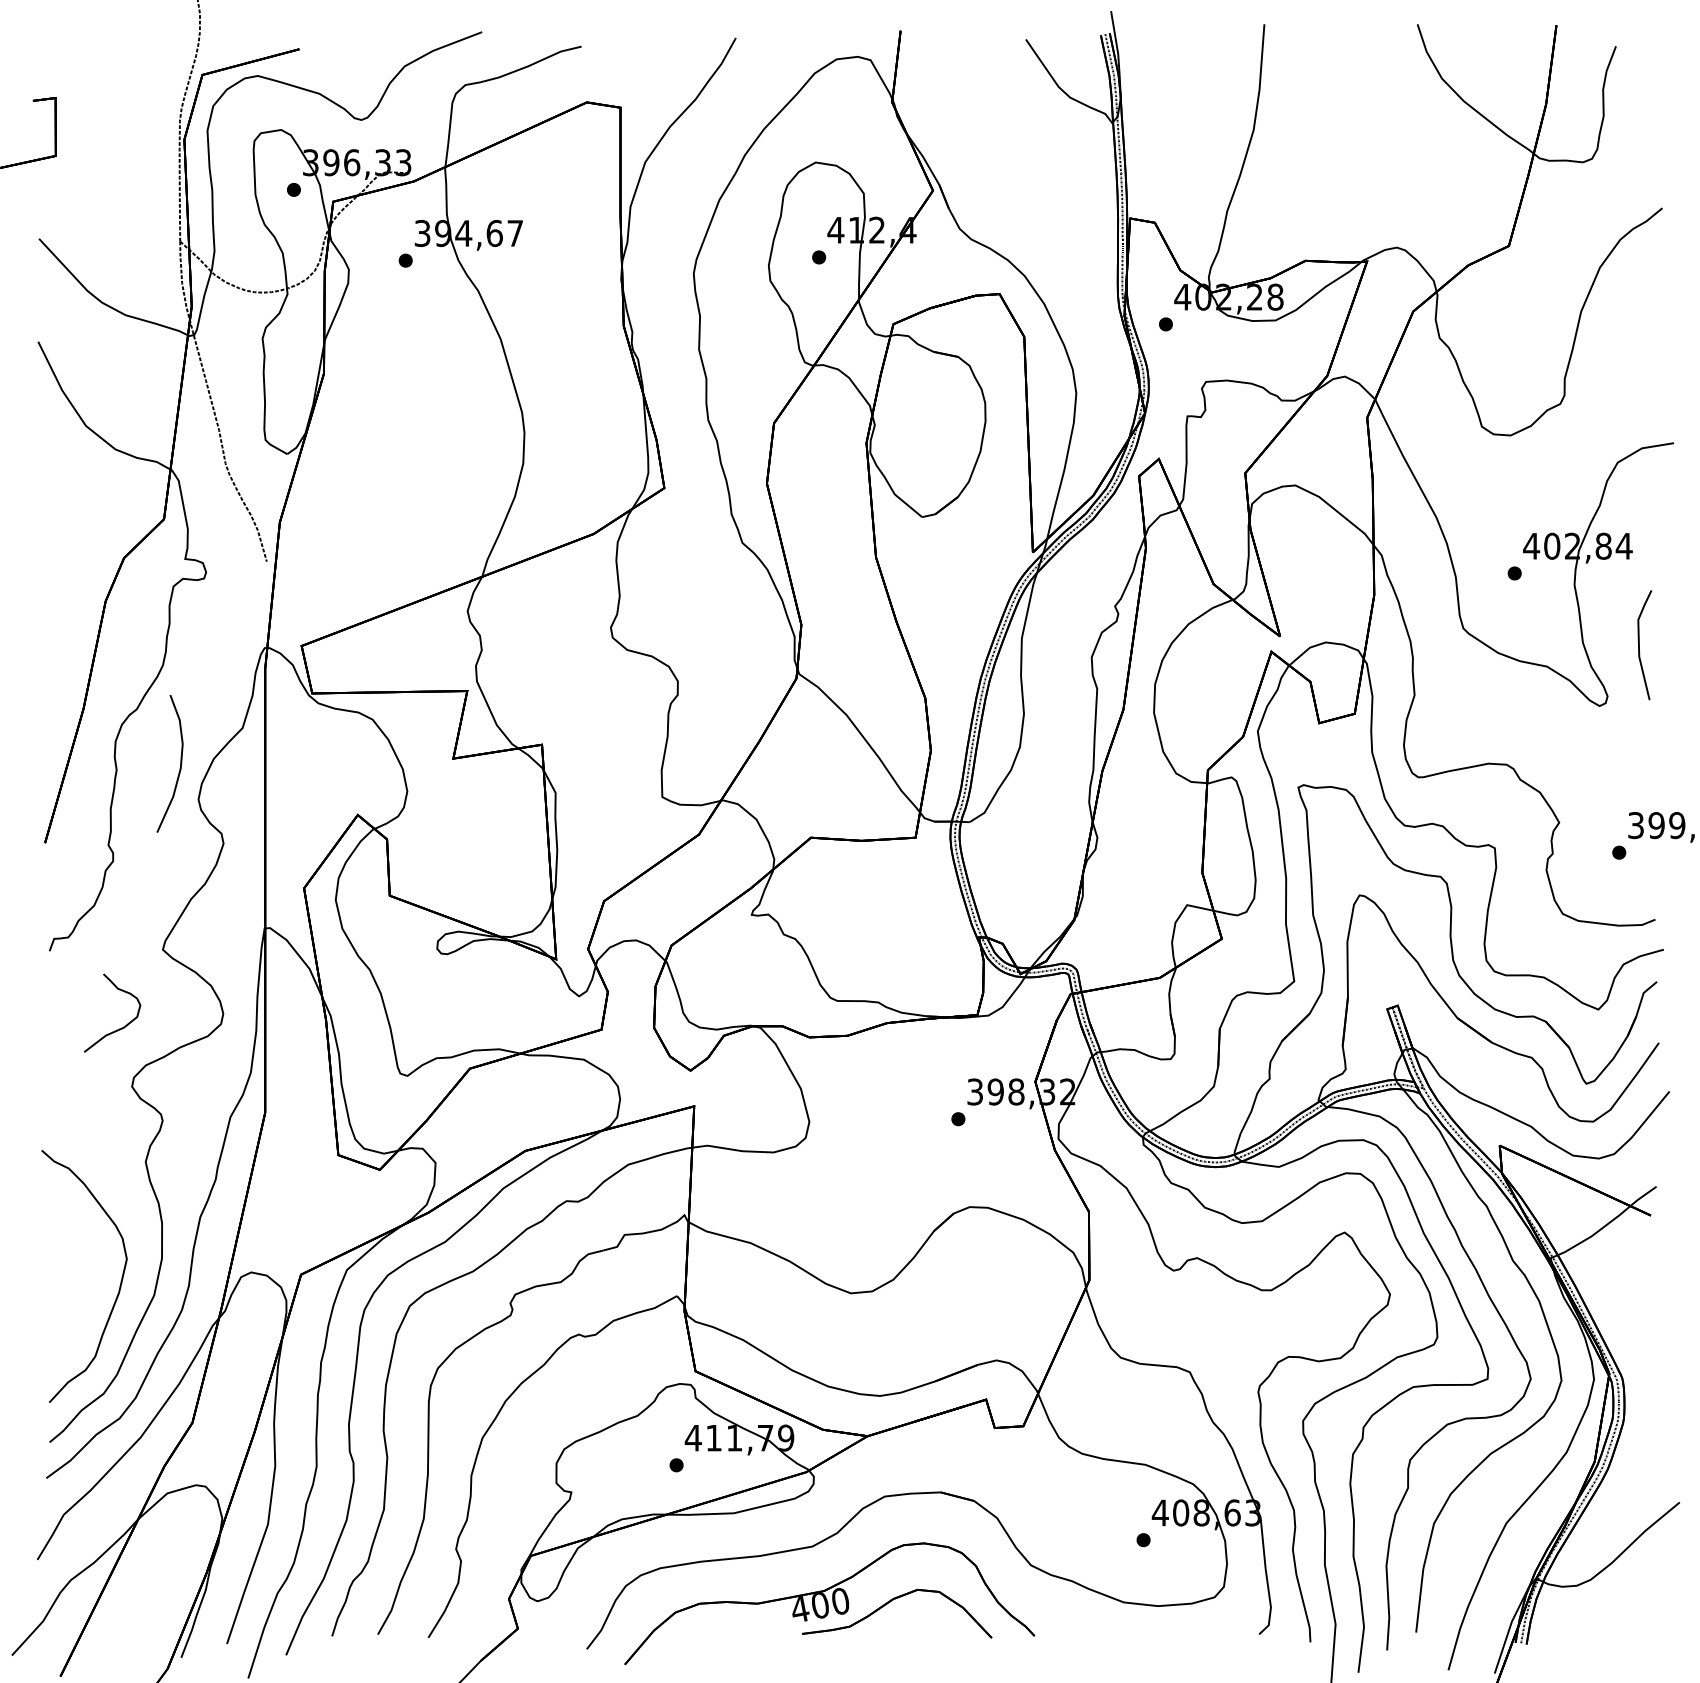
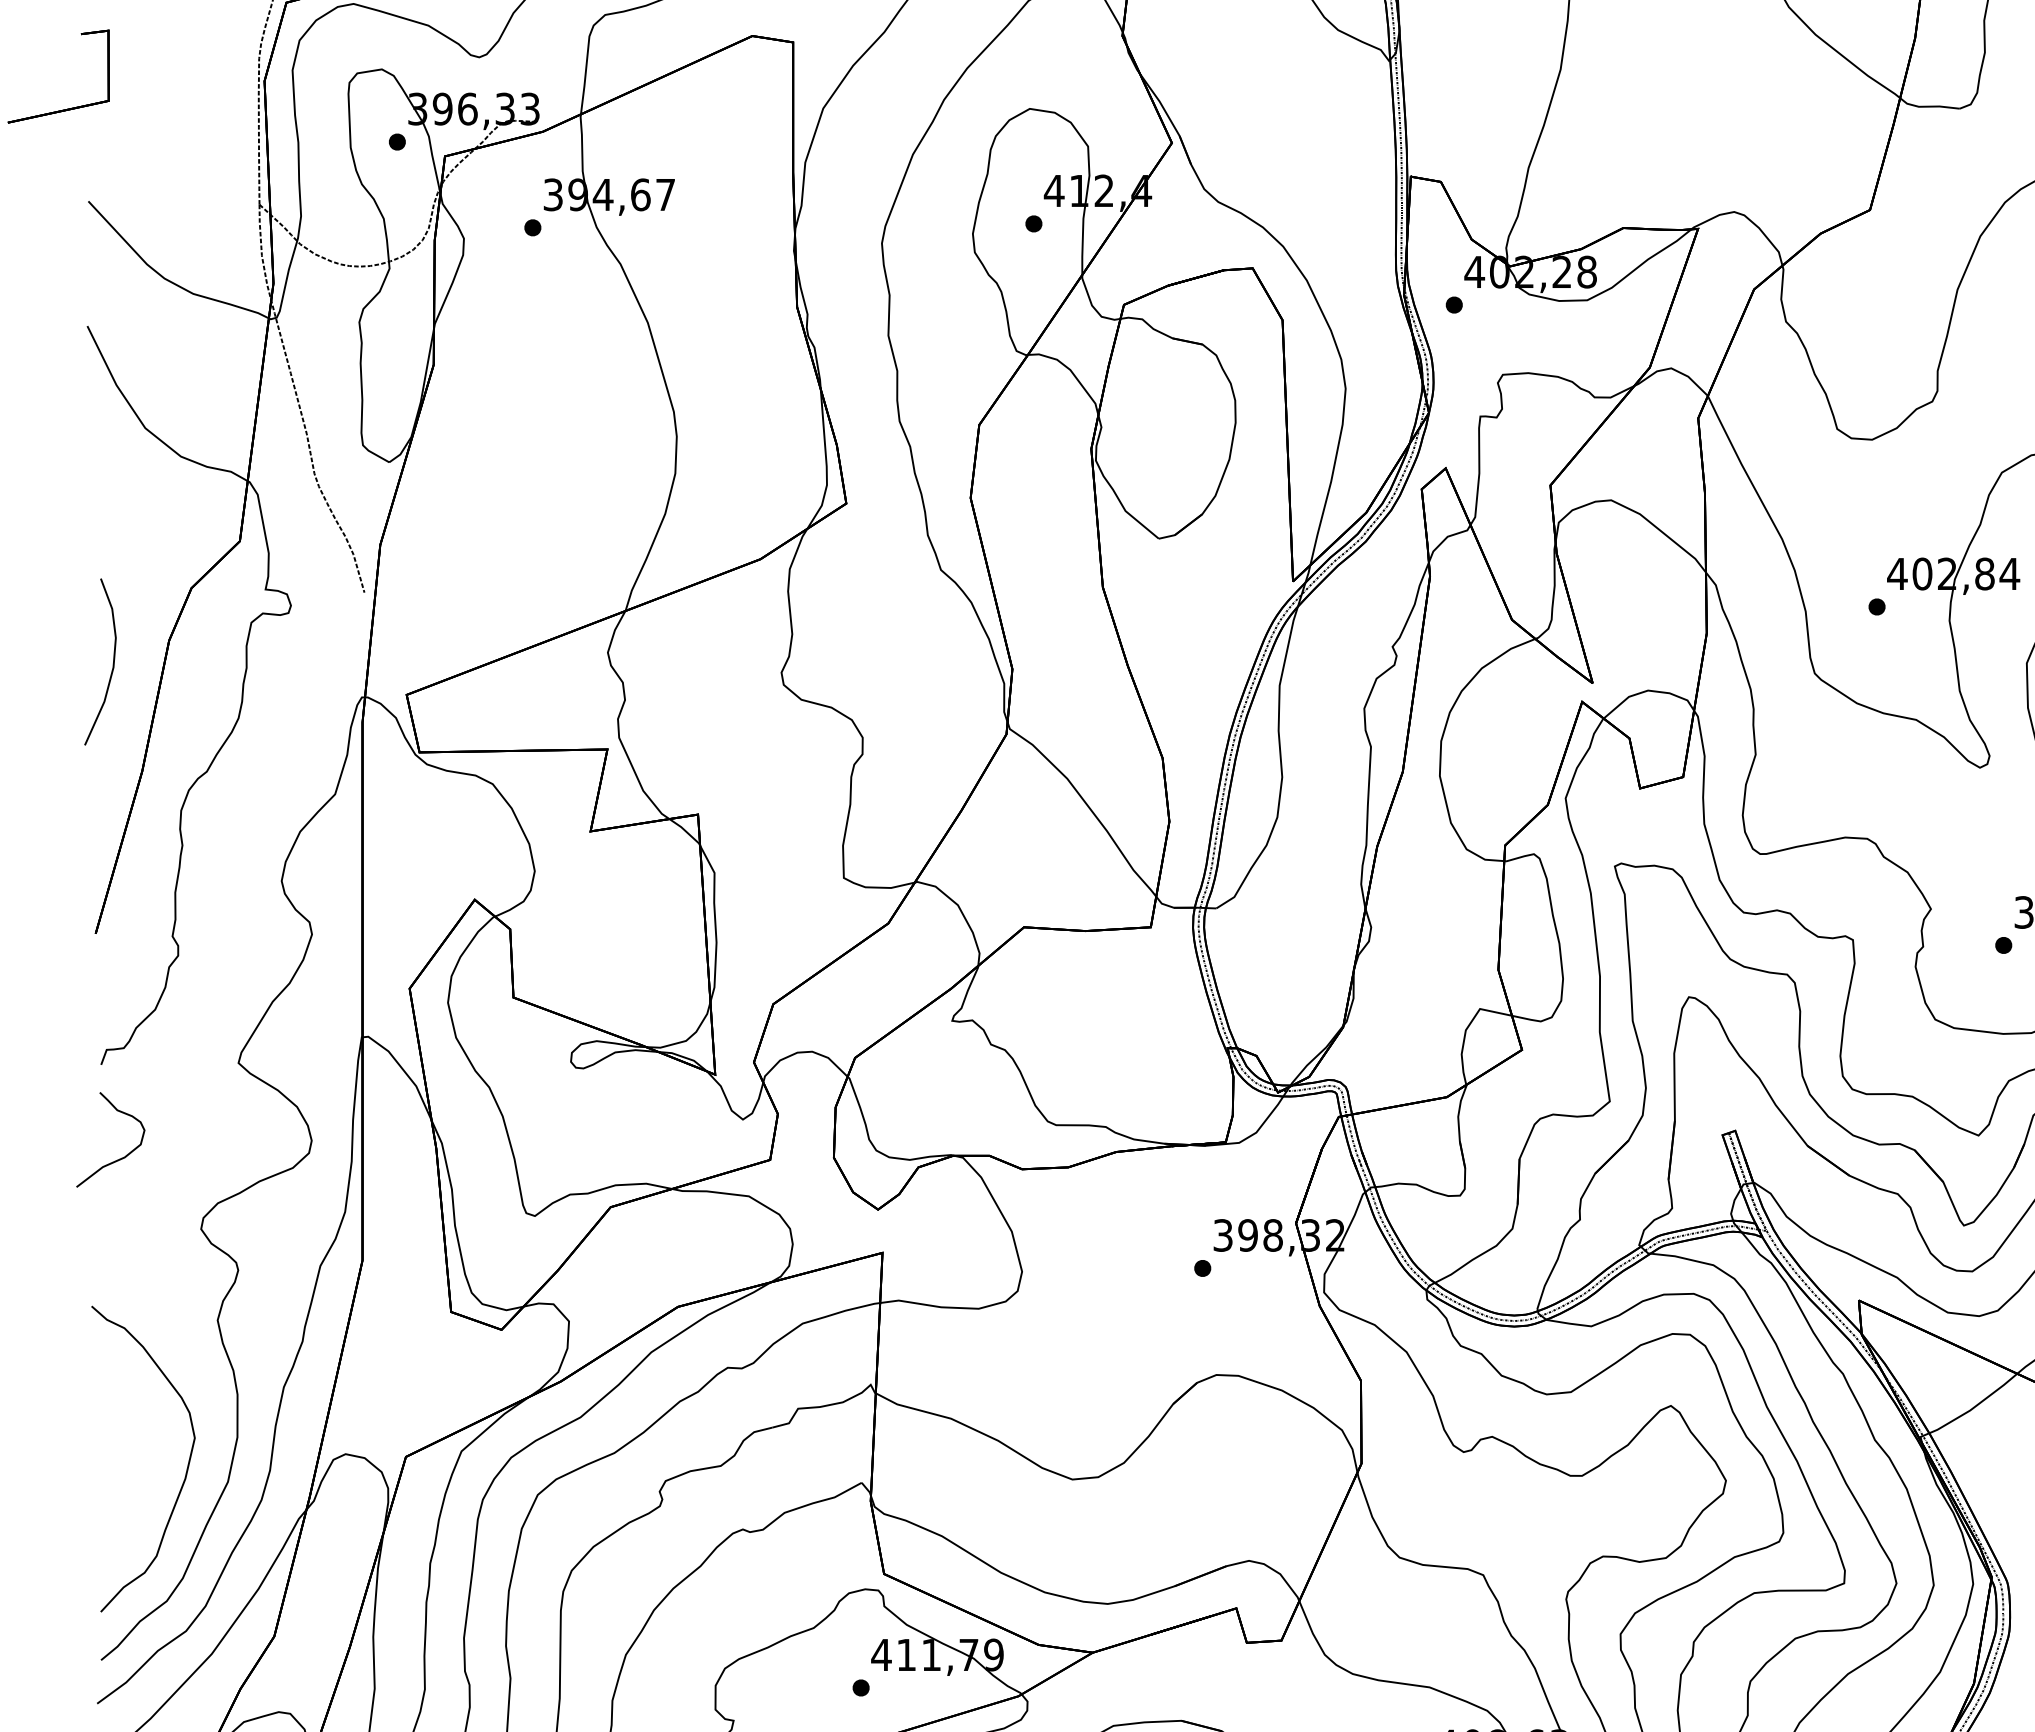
curve: (180, 763) -> (113, 661), moved
curve: (119, 1028) -> (119, 1158), moved

